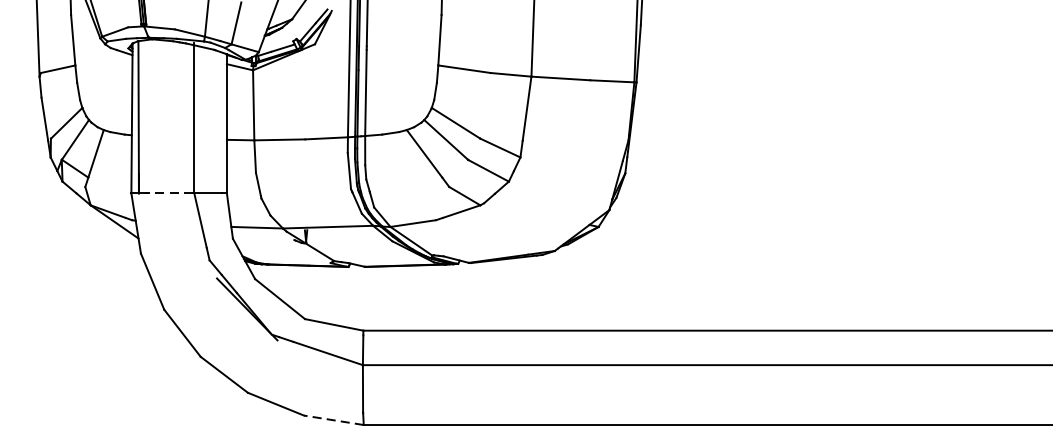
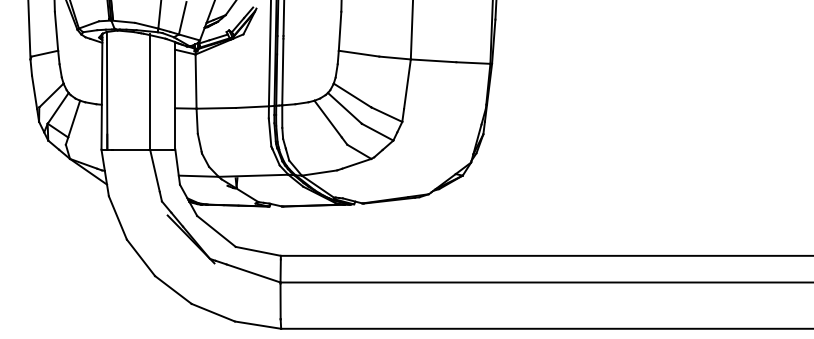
line: (170, 193) -> (131, 149), dashed -> solid
line: (333, 420) -> (257, 325), dashed -> solid

